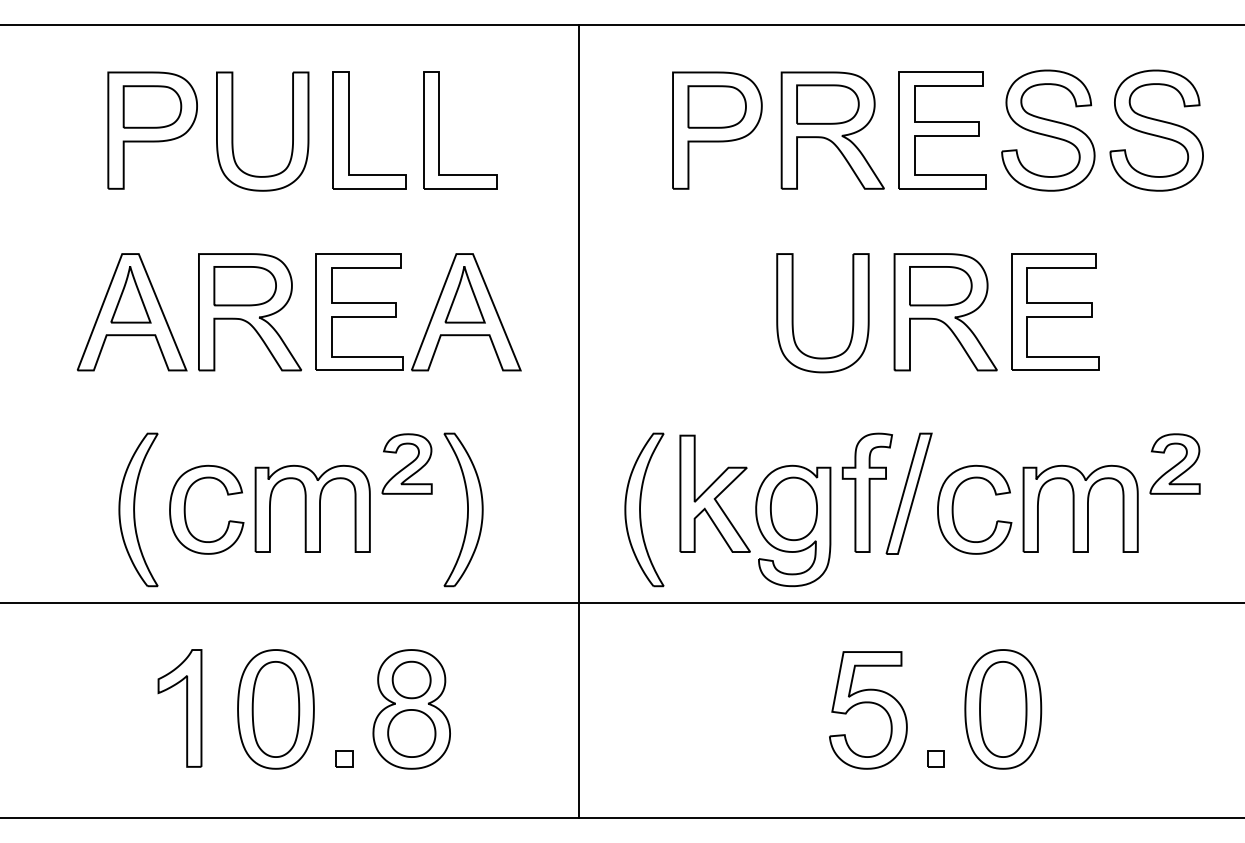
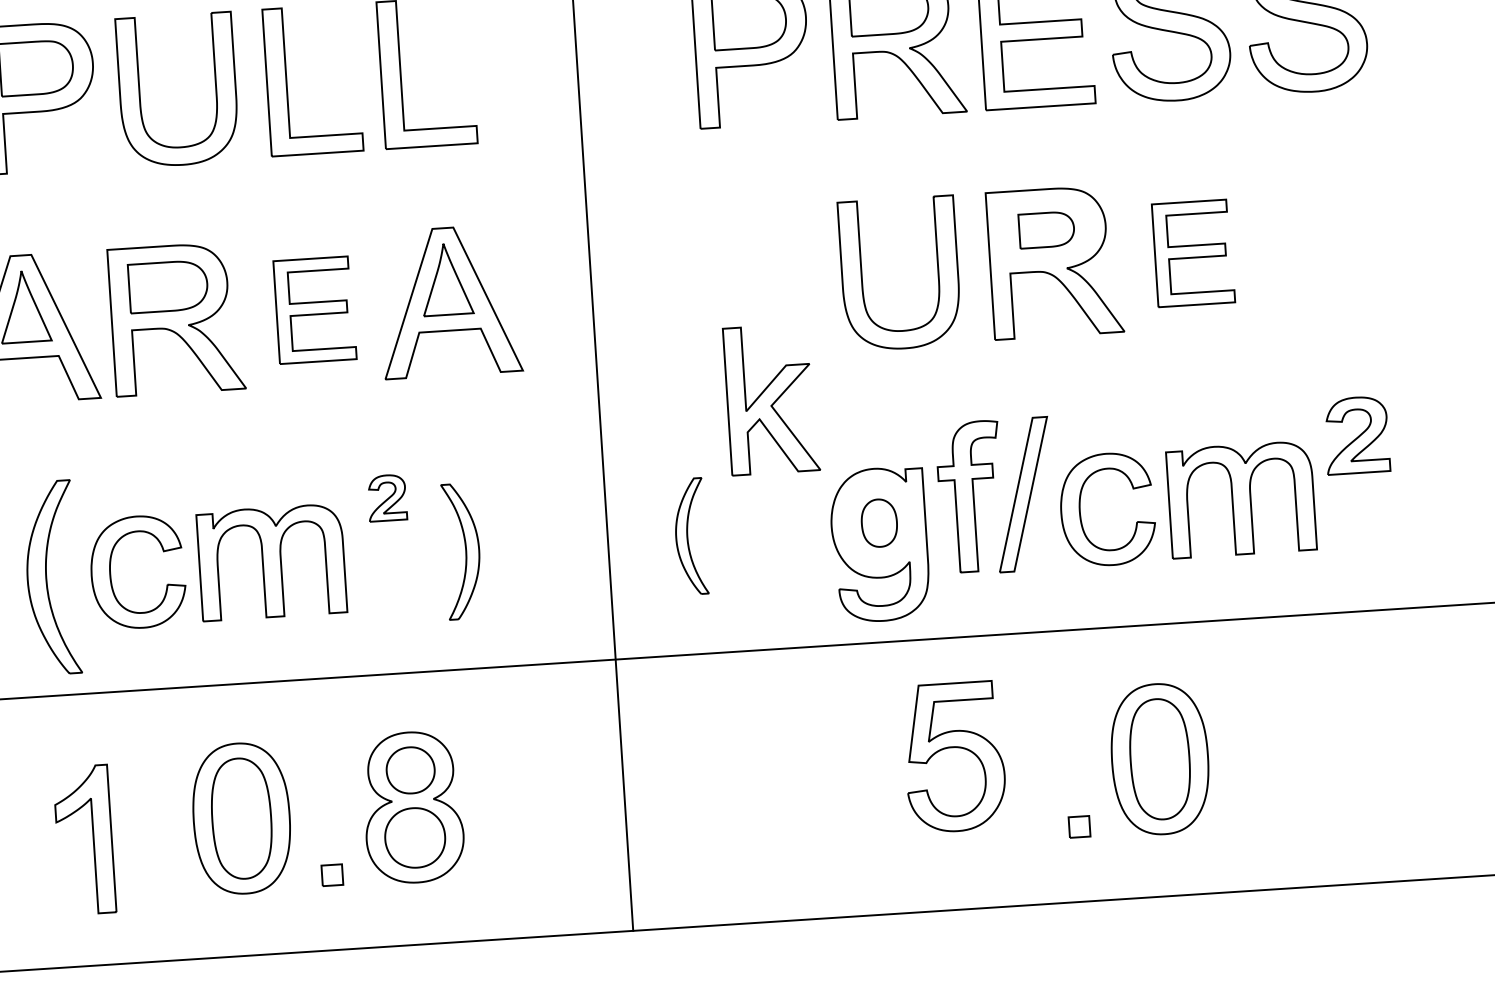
part: (940, 286) -> (1046, 230), size x0.7
part: (359, 311) -> (314, 309), size x0.7
part: (1055, 311) -> (1193, 252), size x0.7
part: (406, 463) -> (386, 497), size x0.6
part: (714, 493) -> (770, 399), moved
part: (793, 508) -> (878, 522), size x0.6
part: (463, 509) -> (462, 550), size x0.7
part: (644, 509) -> (690, 536), size x0.6
part: (868, 703) -> (954, 748), moved
part: (186, 708) -> (92, 839), moved

